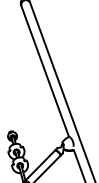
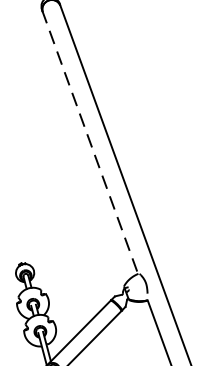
line: (45, 71) -> (90, 142), solid -> dashed

